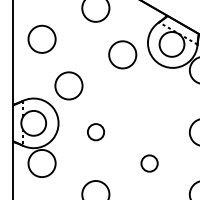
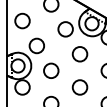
circle: (148, 101) -> (79, 54), added
circle: (96, 131) -> (51, 70), size x1.67
circle: (148, 163) -> (79, 87), size x1.67

